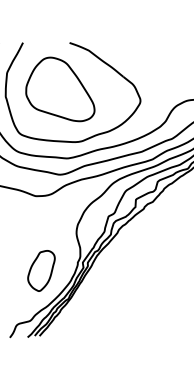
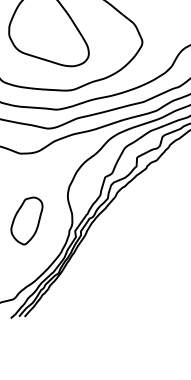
part: (41, 270) -> (26, 220), moved

